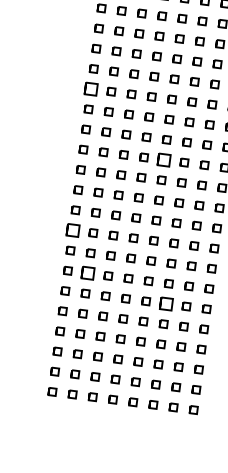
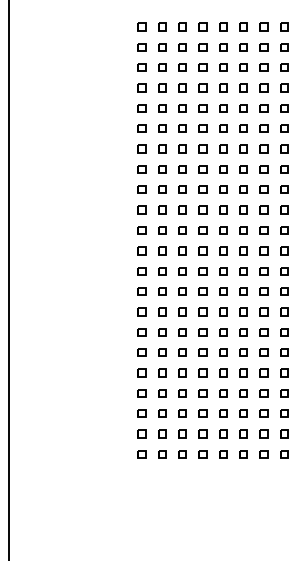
part: (91, 88) -> (141, 148), size x0.62
part: (164, 159) -> (223, 209), size x0.62
part: (72, 230) -> (141, 291), size x0.62
part: (88, 273) -> (162, 332), size x0.62
part: (166, 303) -> (243, 352), size x0.62

